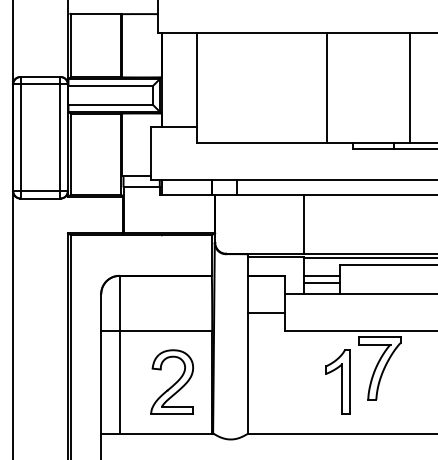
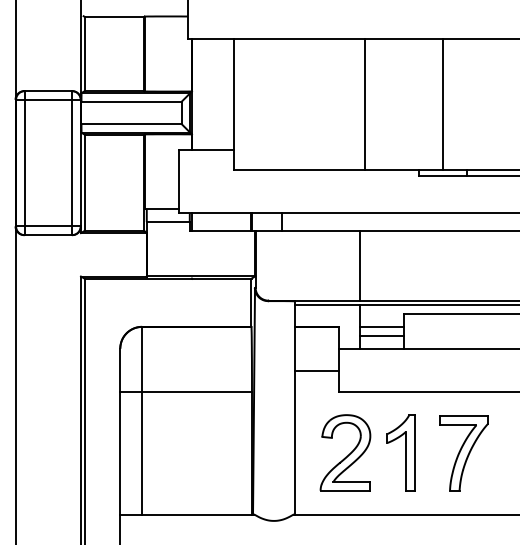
line: (326, 87) -> (364, 103), moved
line: (409, 87) -> (443, 103), moved
part: (379, 368) -> (463, 453), moved
part: (172, 381) -> (345, 452), moved

